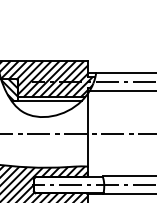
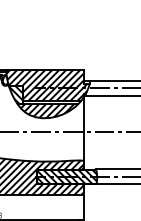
hatch: (43, 109) -> (45, 111), added
hatch: (68, 185) -> (66, 176), added

